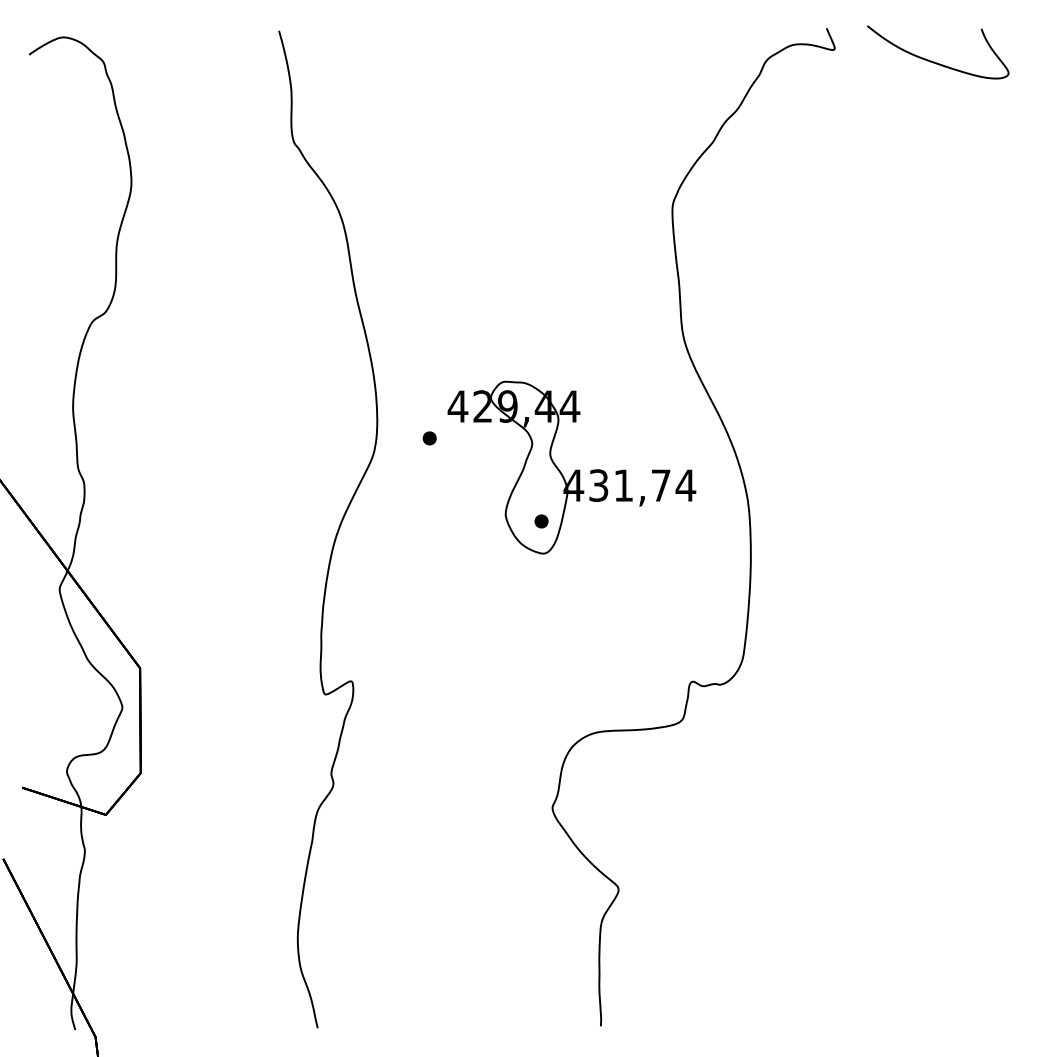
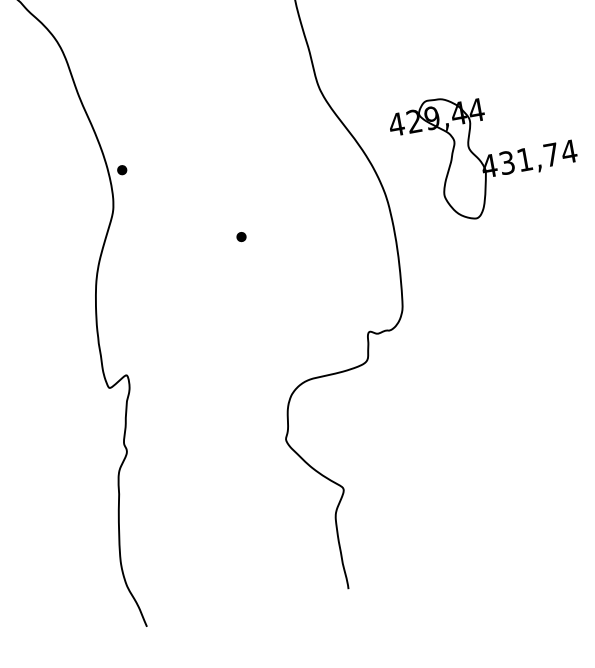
part: (429, 438) -> (122, 170), moved
part: (571, 467) -> (485, 153), moved

